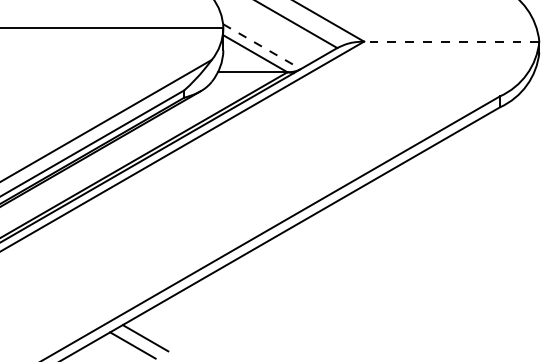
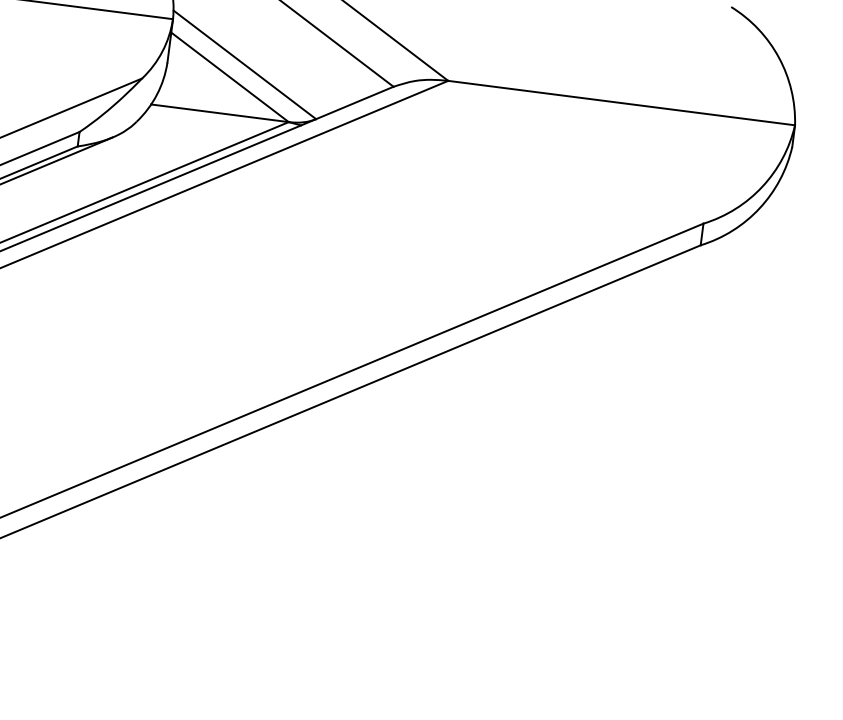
line: (451, 41) -> (621, 102), dashed -> solid
line: (262, 46) -> (245, 64), dashed -> solid

